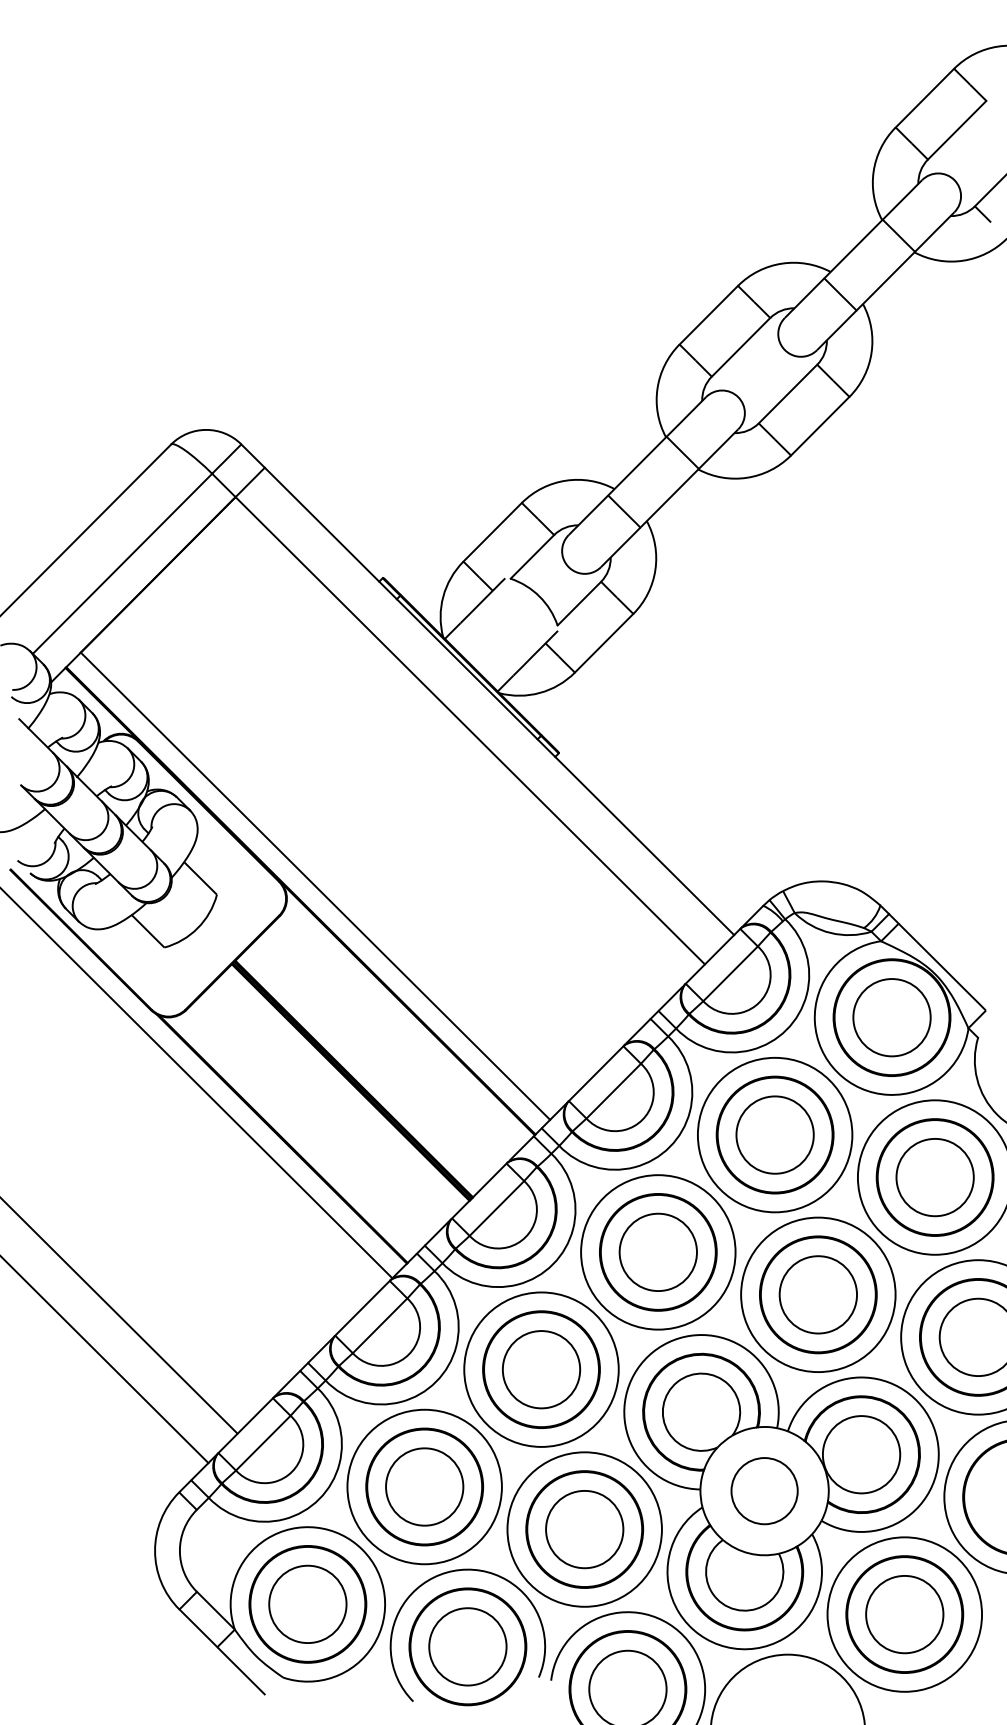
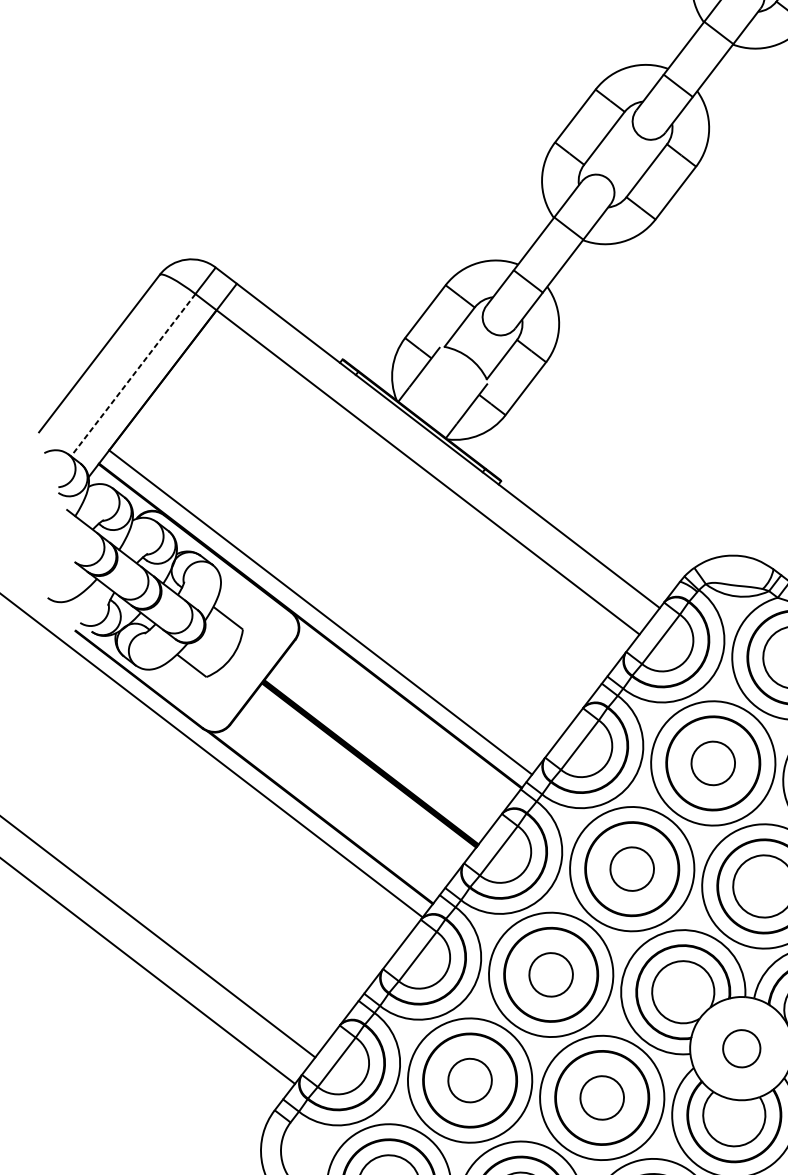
line: (122, 564) -> (133, 375), solid -> dashed
circle: (774, 1134) -> (712, 763), size x0.7
circle: (657, 1252) -> (631, 869), size x0.7
circle: (541, 1369) -> (551, 974), size x0.7
circle: (424, 1486) -> (469, 1080), size x0.7
circle: (764, 1491) -> (741, 1048), size x0.7
circle: (584, 1529) -> (602, 1097), size x0.7

